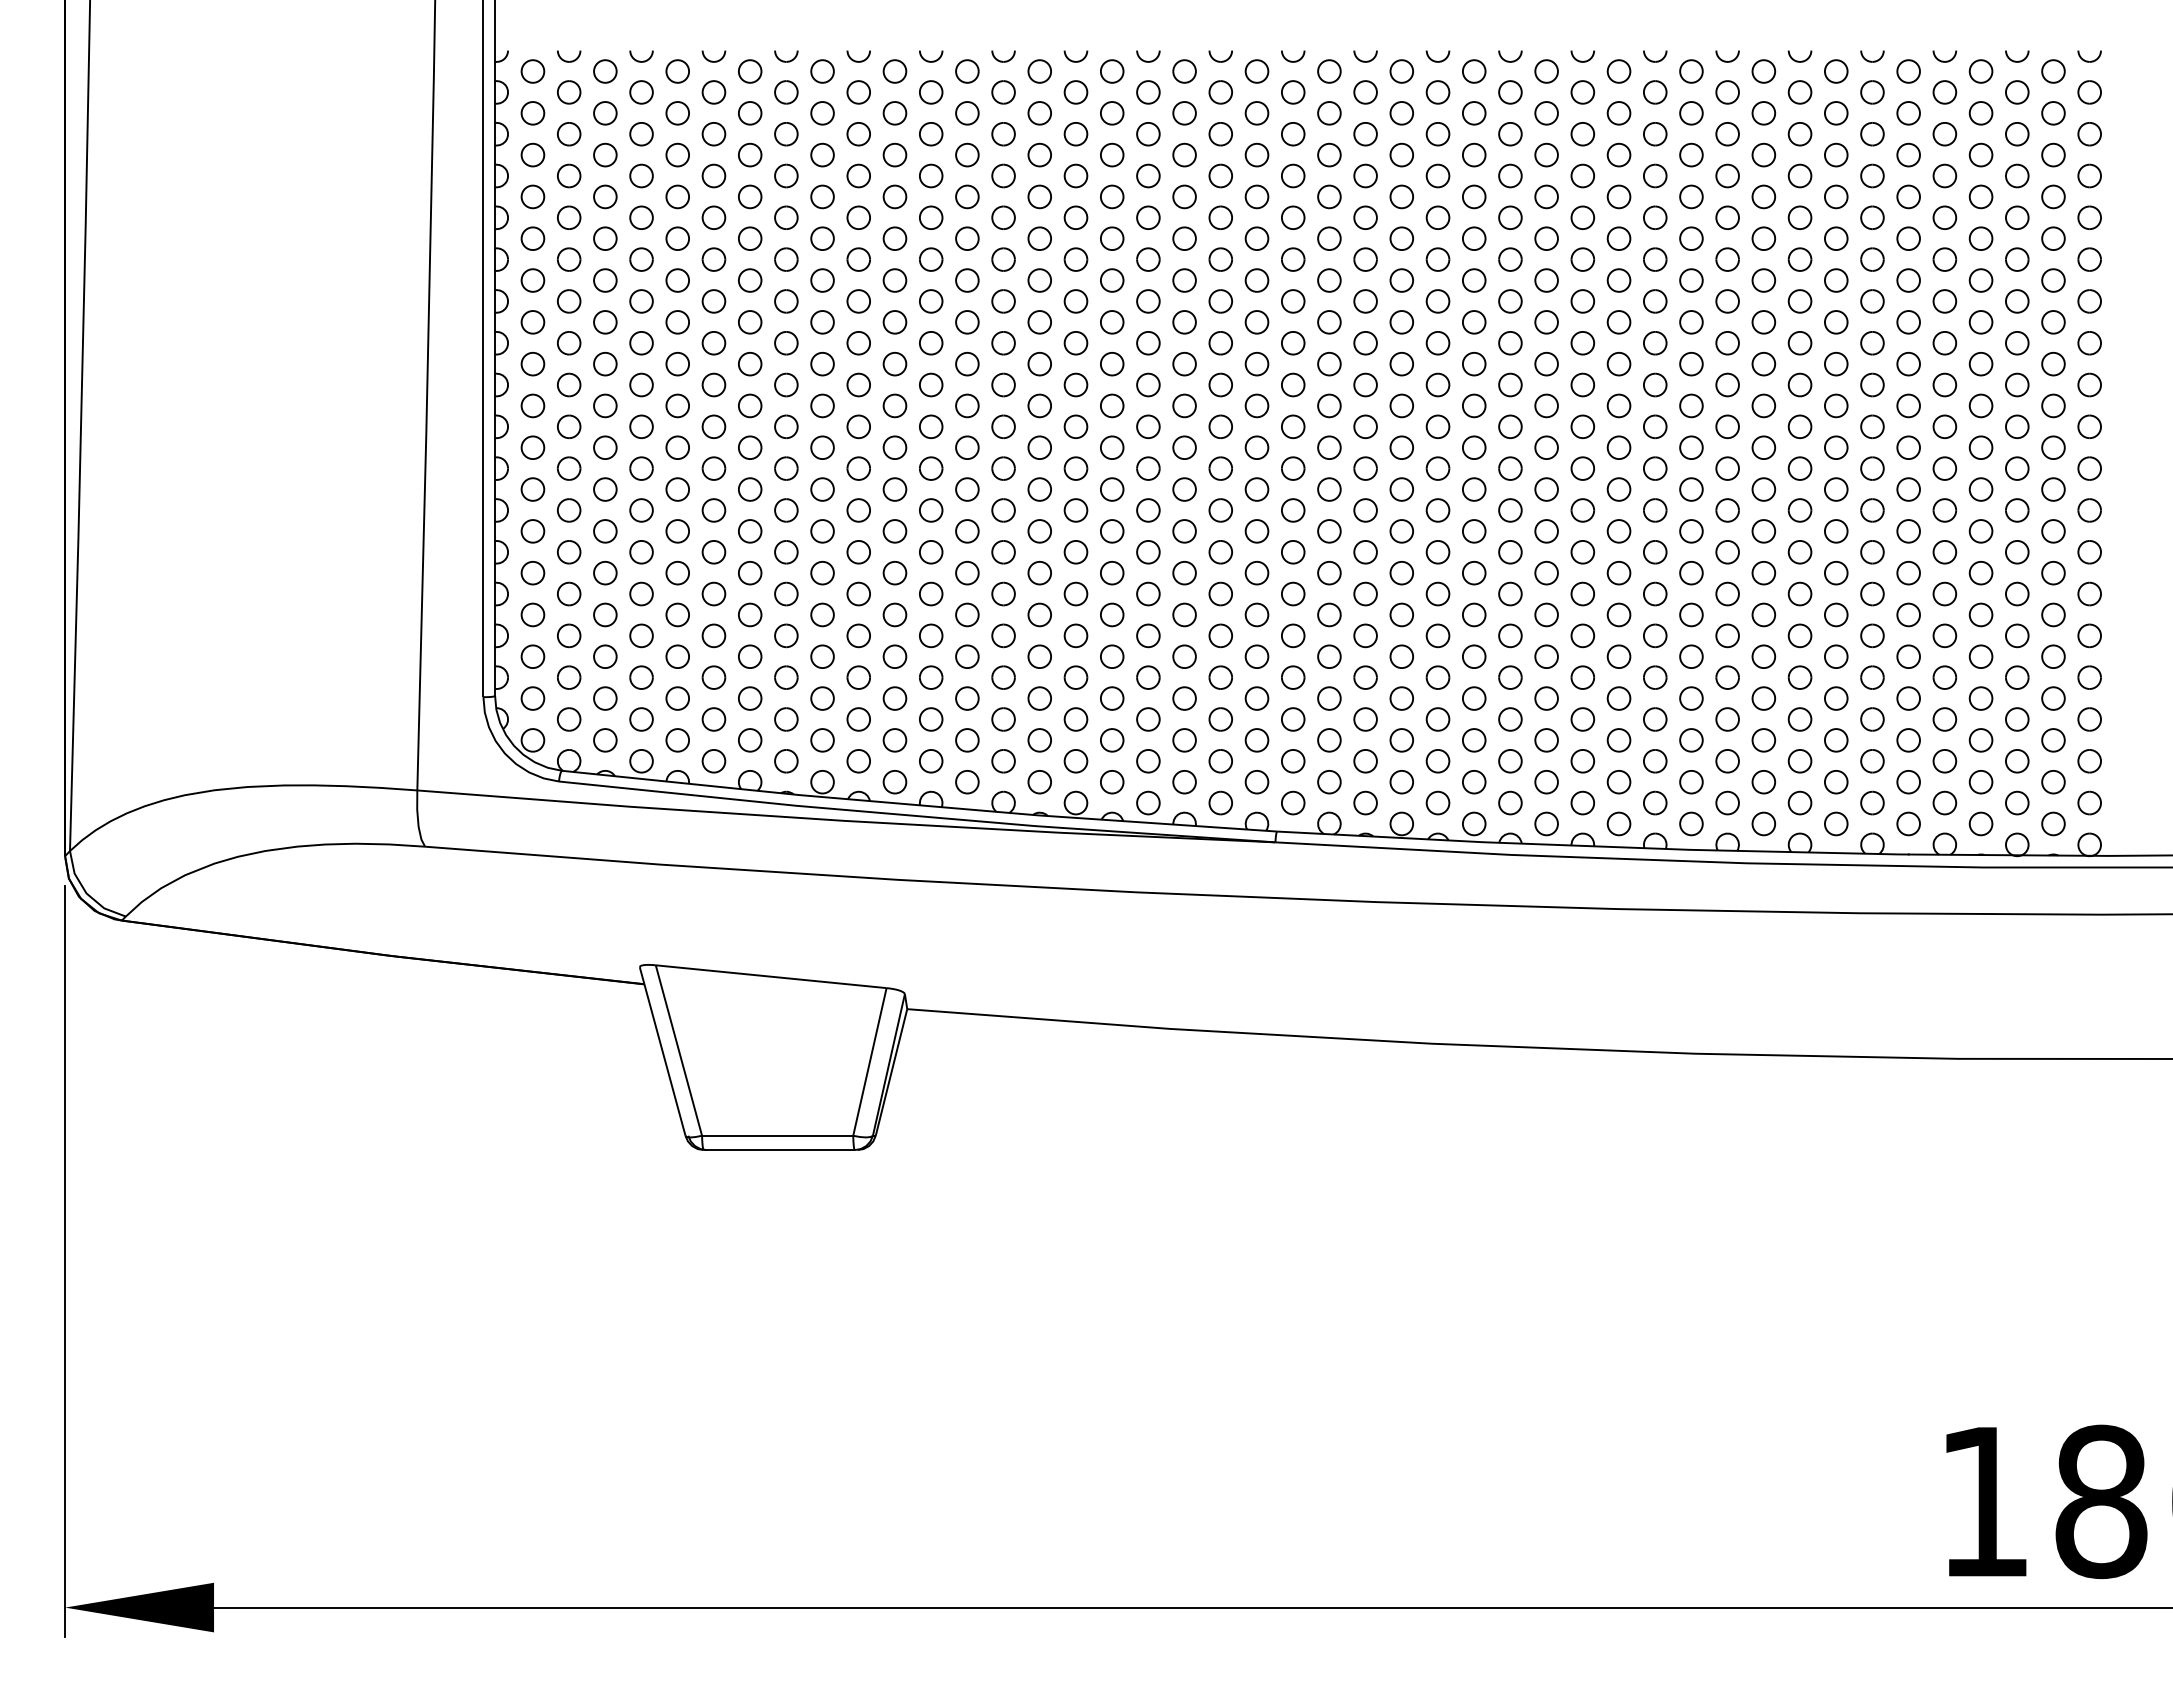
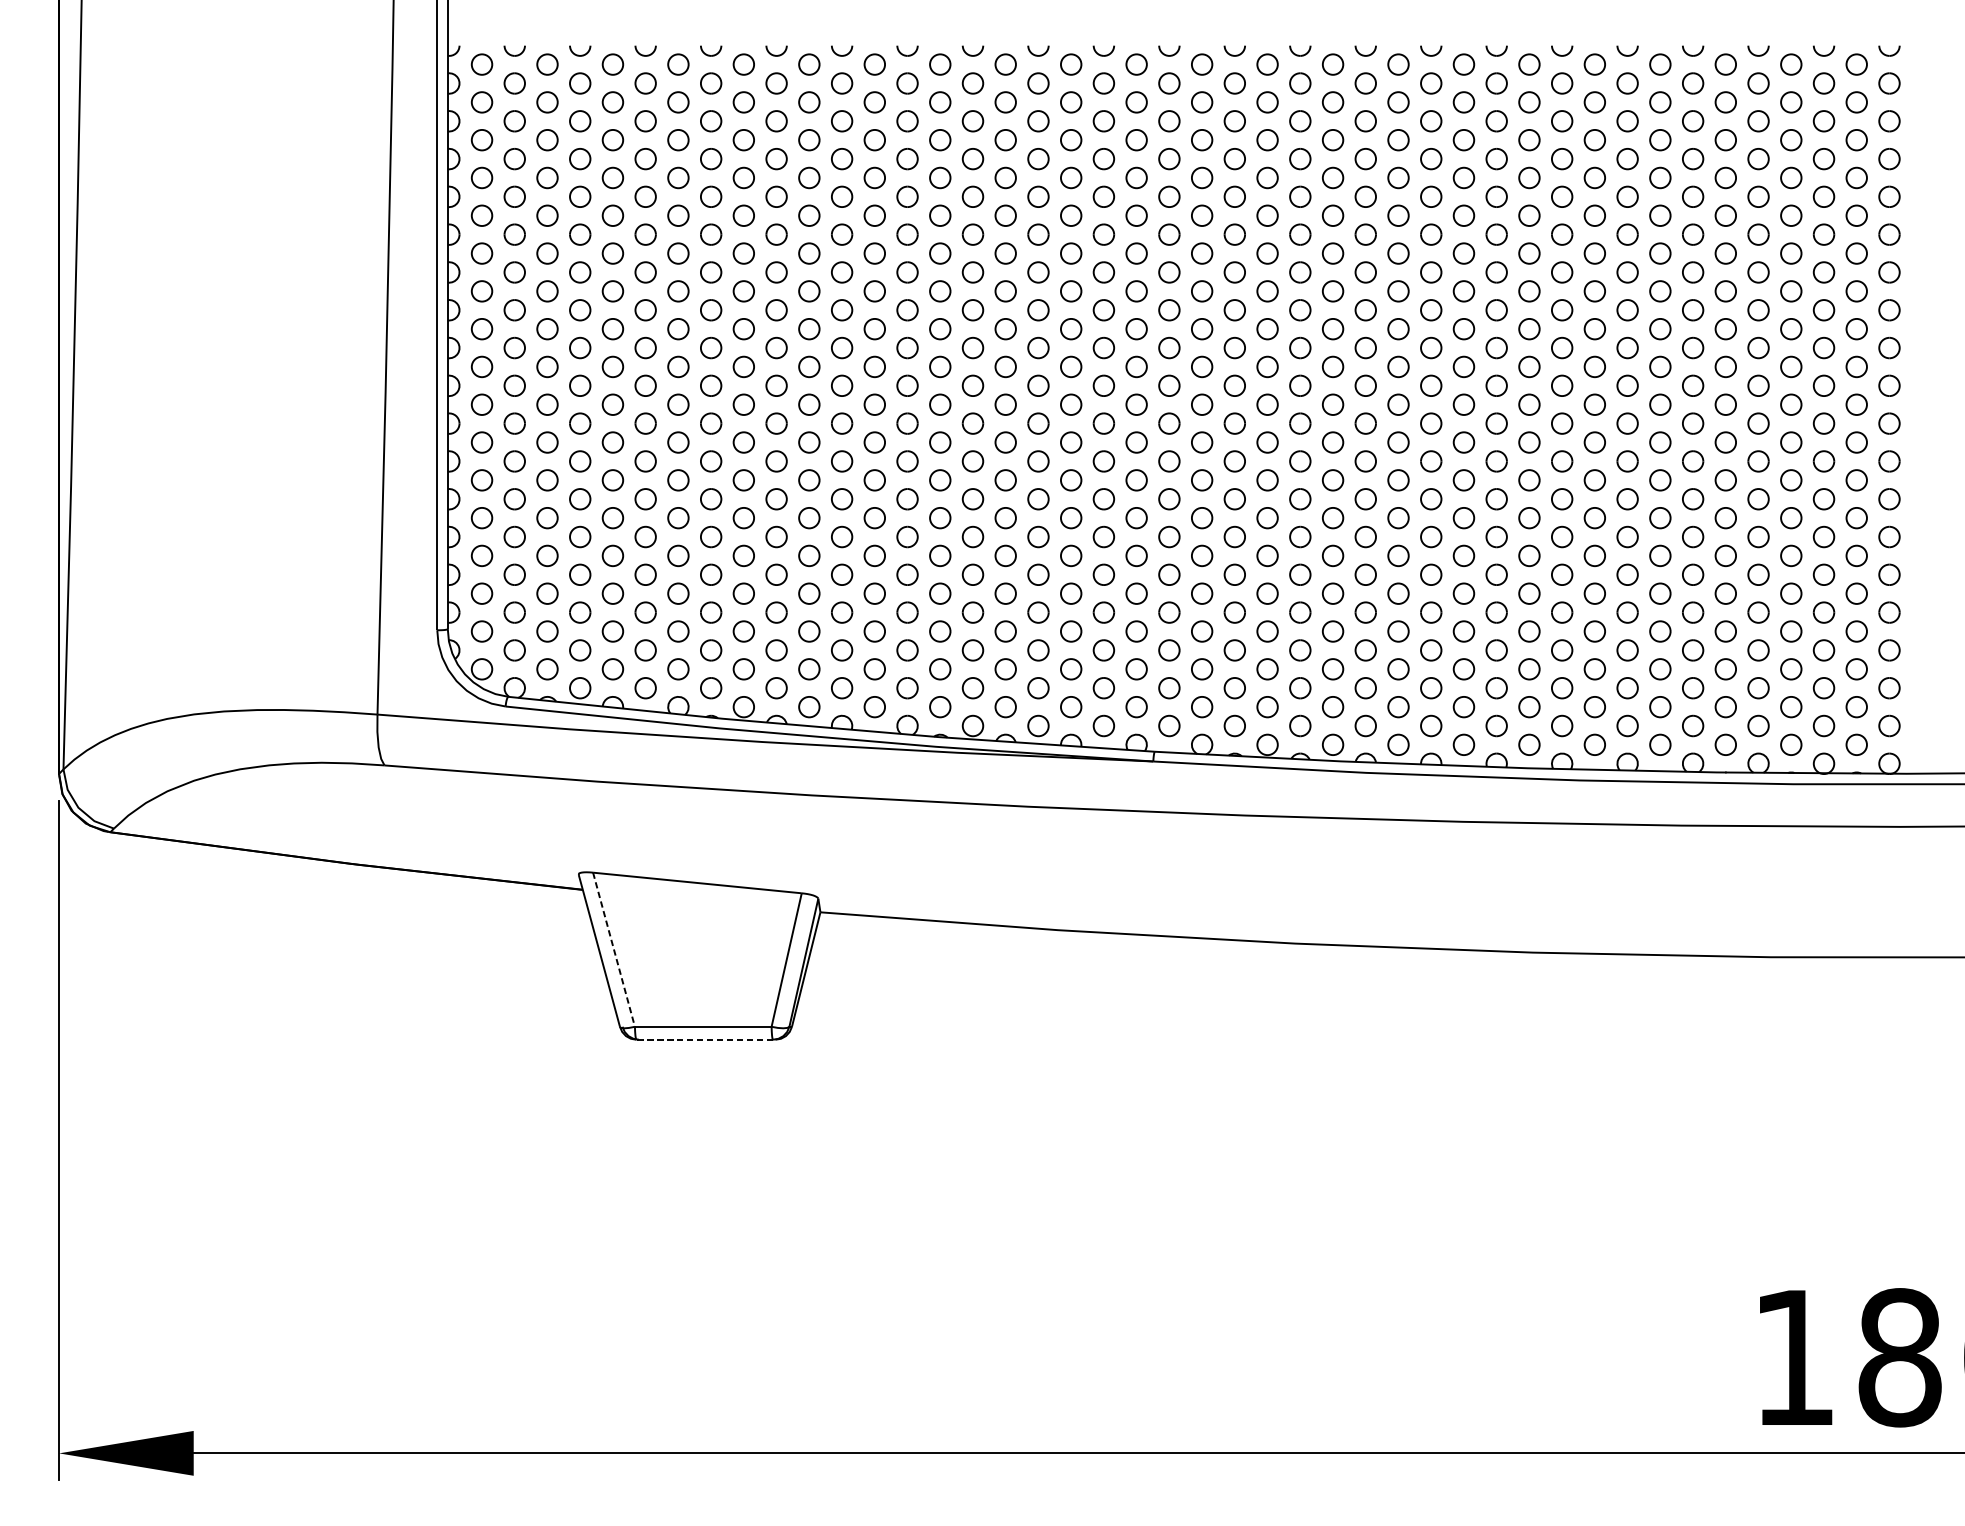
line: (679, 1051) -> (614, 950), solid -> dashed
line: (779, 1150) -> (704, 1040), solid -> dashed

